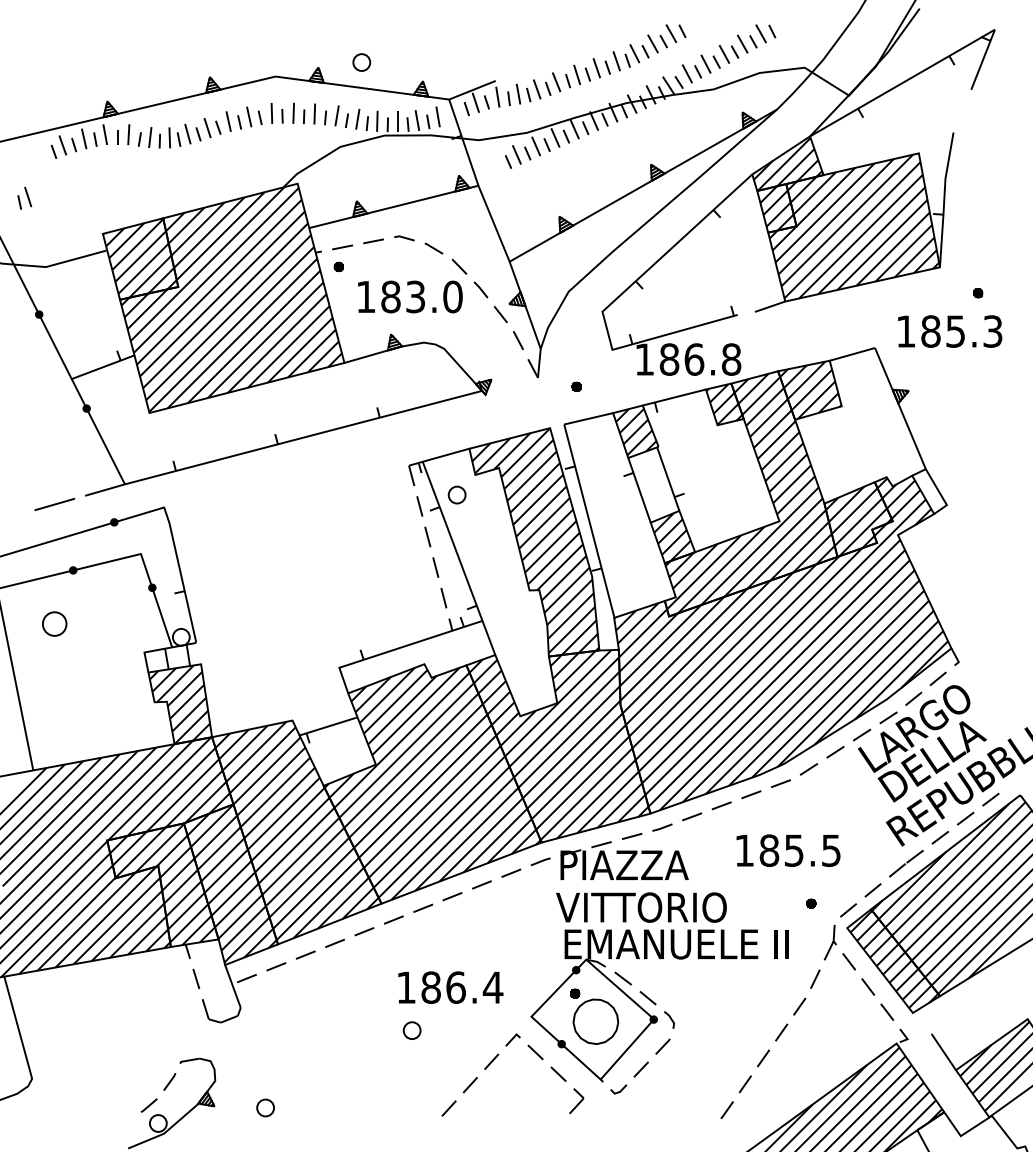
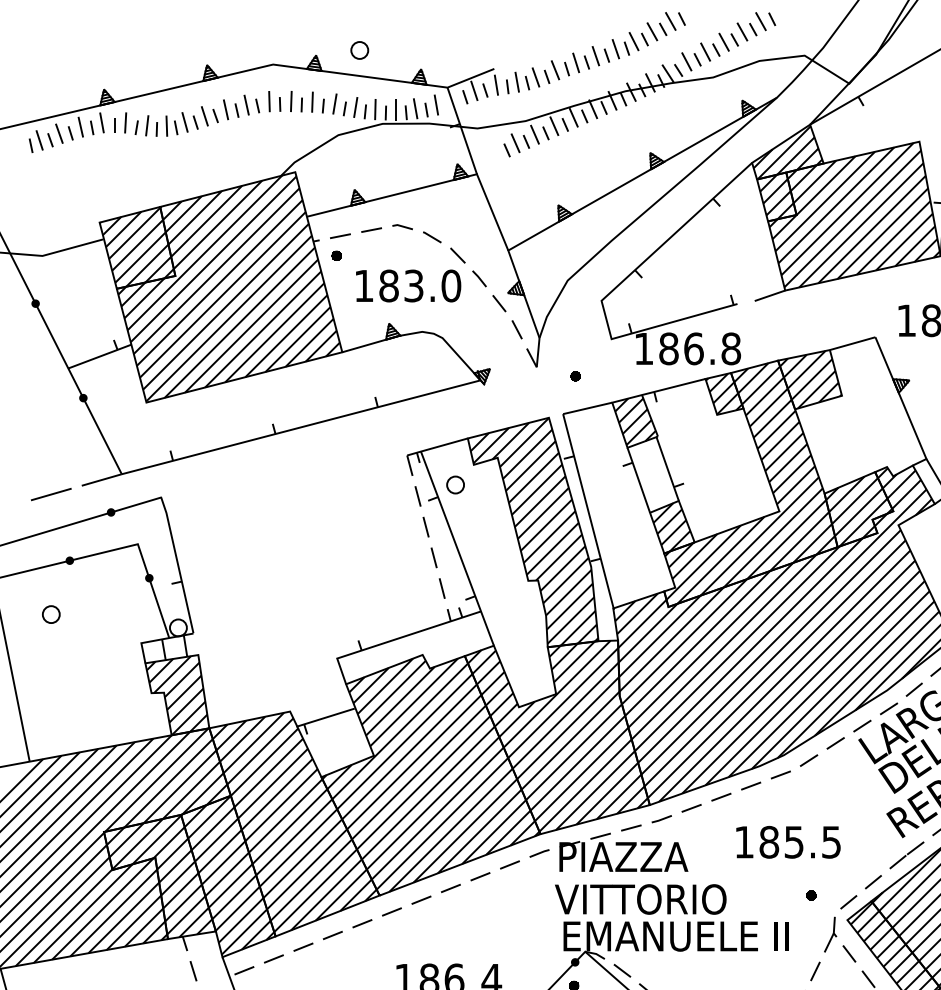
part: (24, 197) -> (35, 140), moved
part: (54, 623) -> (51, 614), size x0.71

